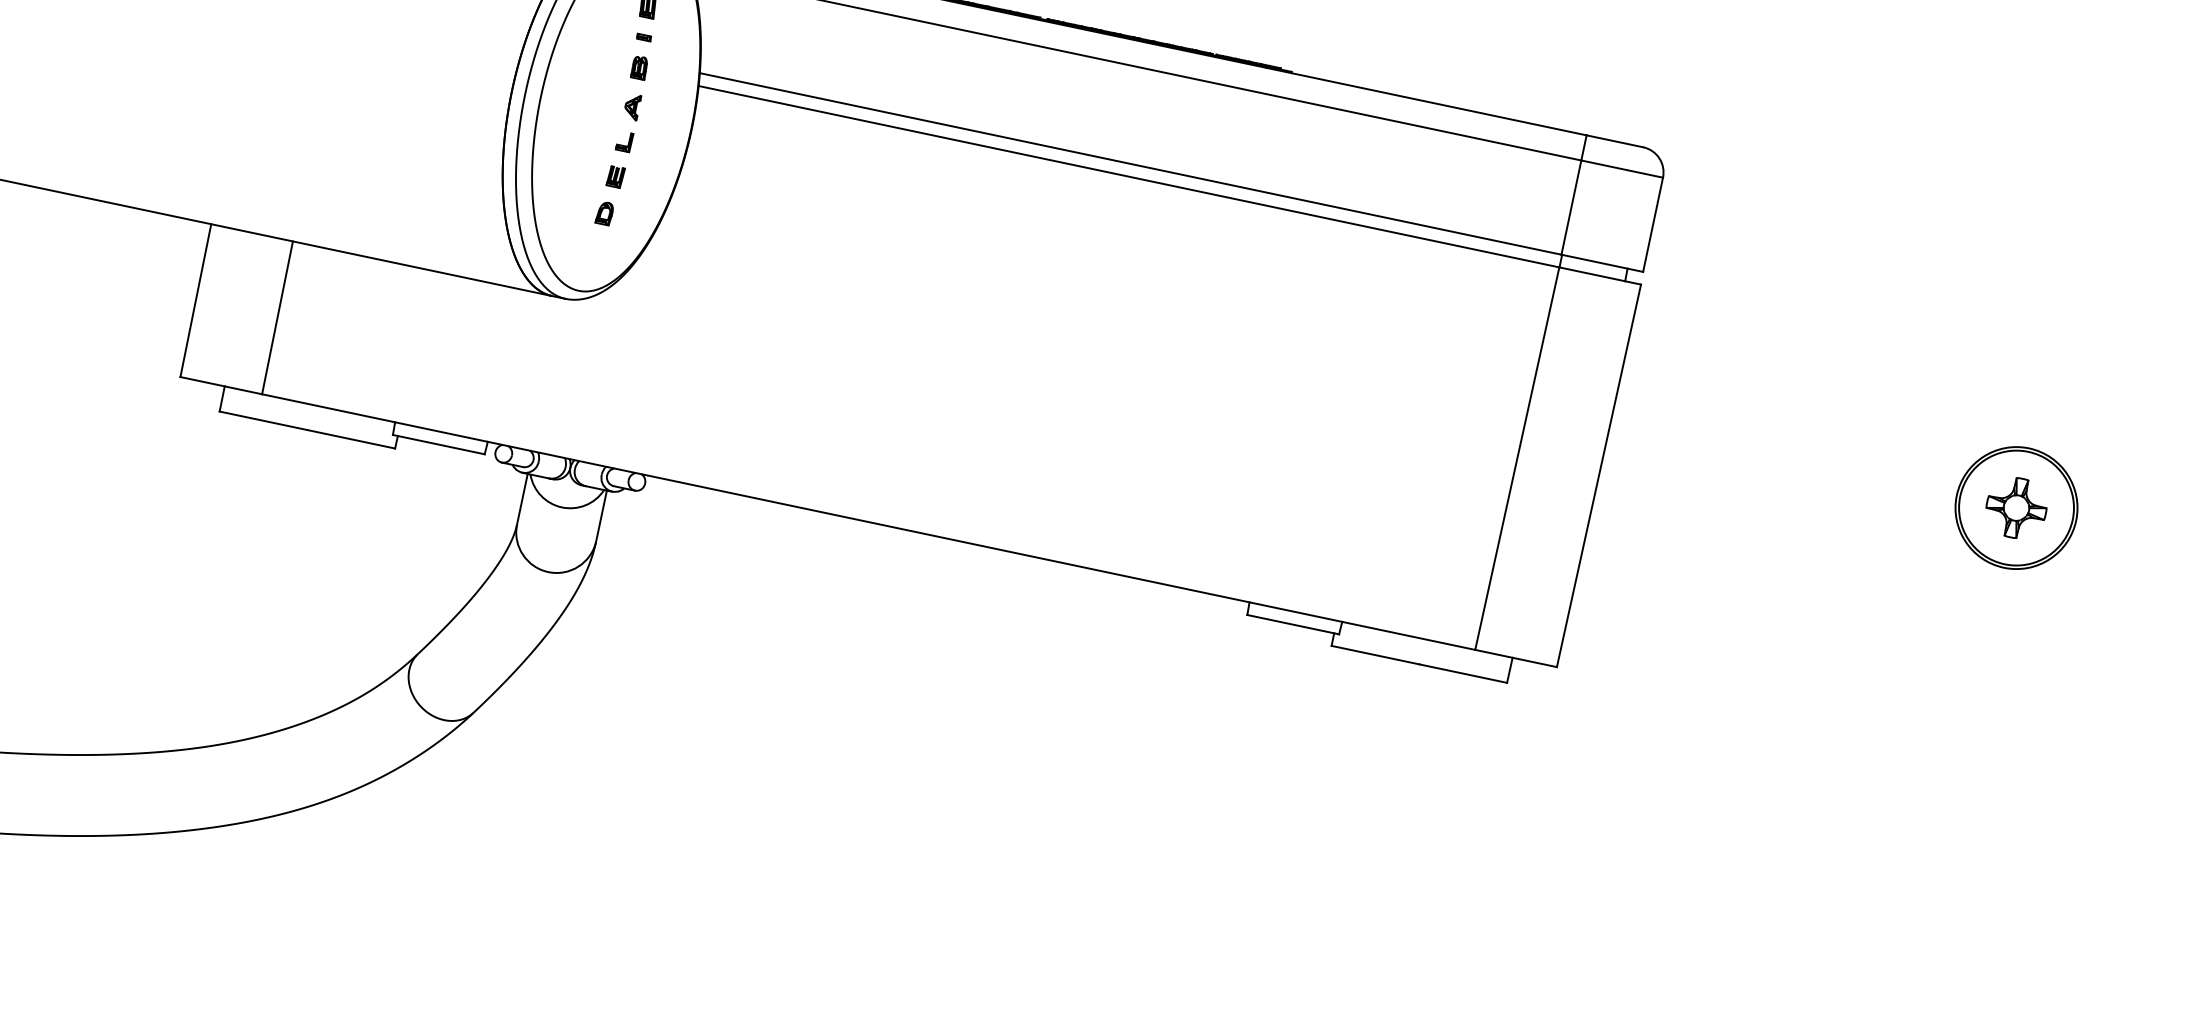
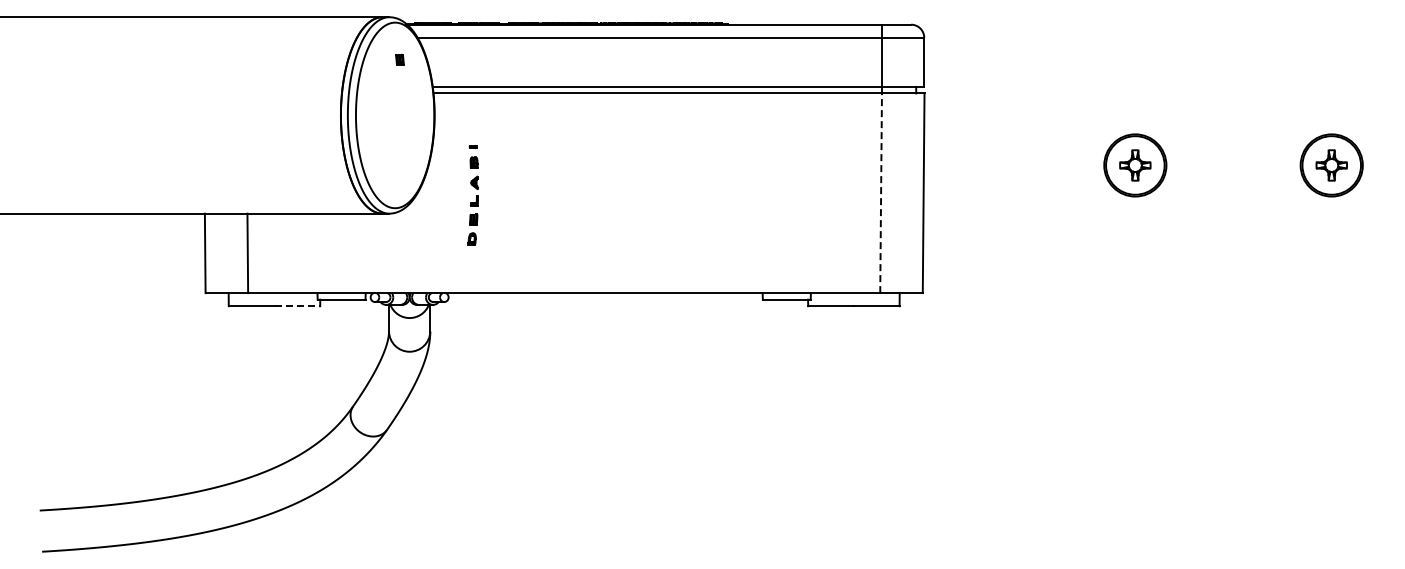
part: (623, 130) -> (472, 195), moved
line: (351, 439) -> (297, 306), solid -> dashed
line: (1517, 459) -> (881, 193), solid -> dashed

